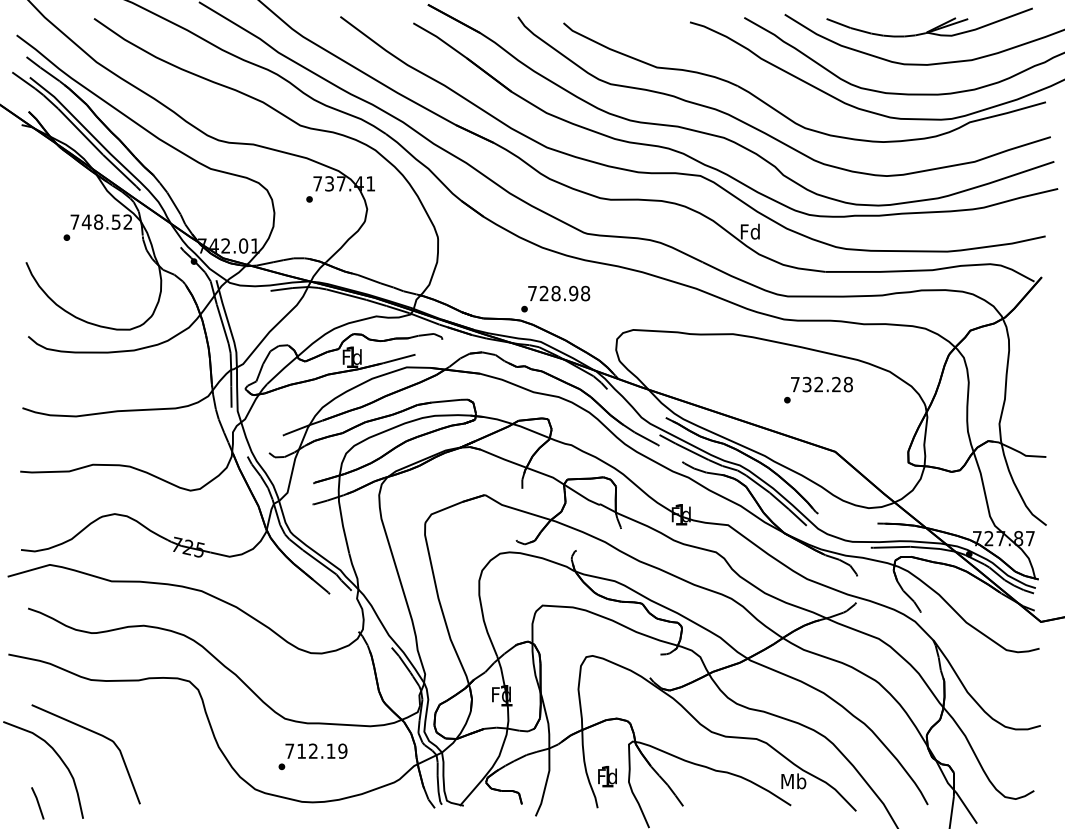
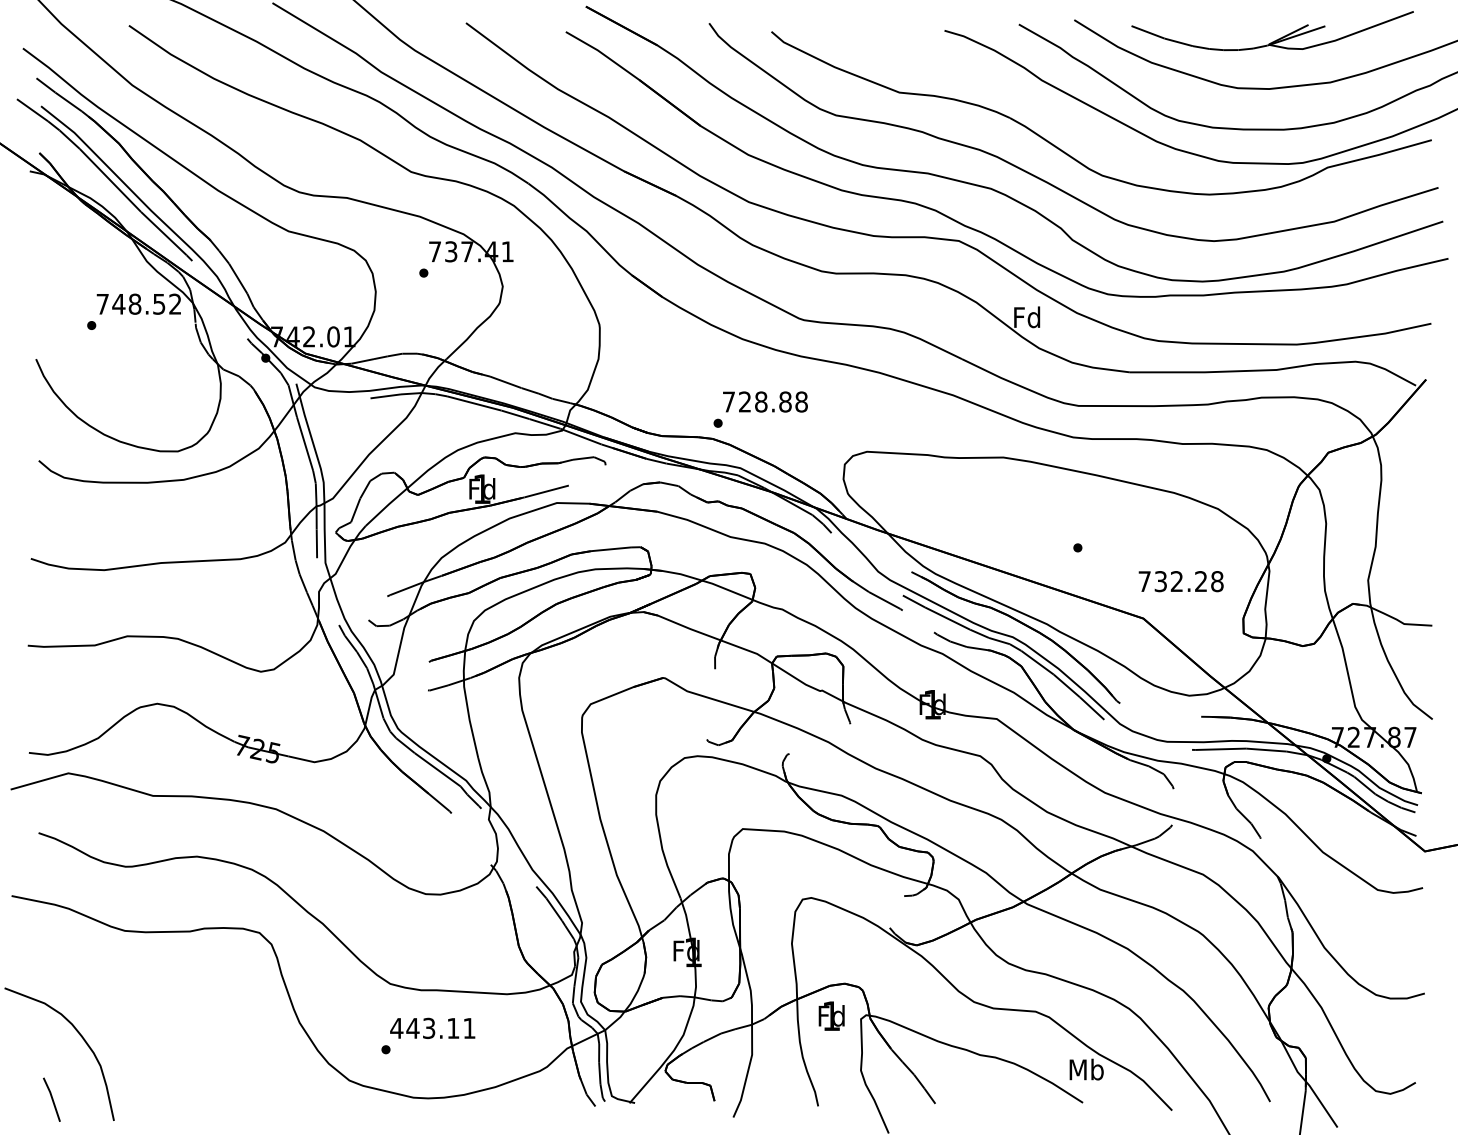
text: (573, 293) -> (785, 401), 728.98 -> 728.88
text: (821, 384) -> (1180, 581), moved
curve: (95, 733) -> (131, 1004), removed
text: (315, 751) -> (432, 1028), 712.19 -> 443.11
text: (607, 776) -> (831, 1015), moved

